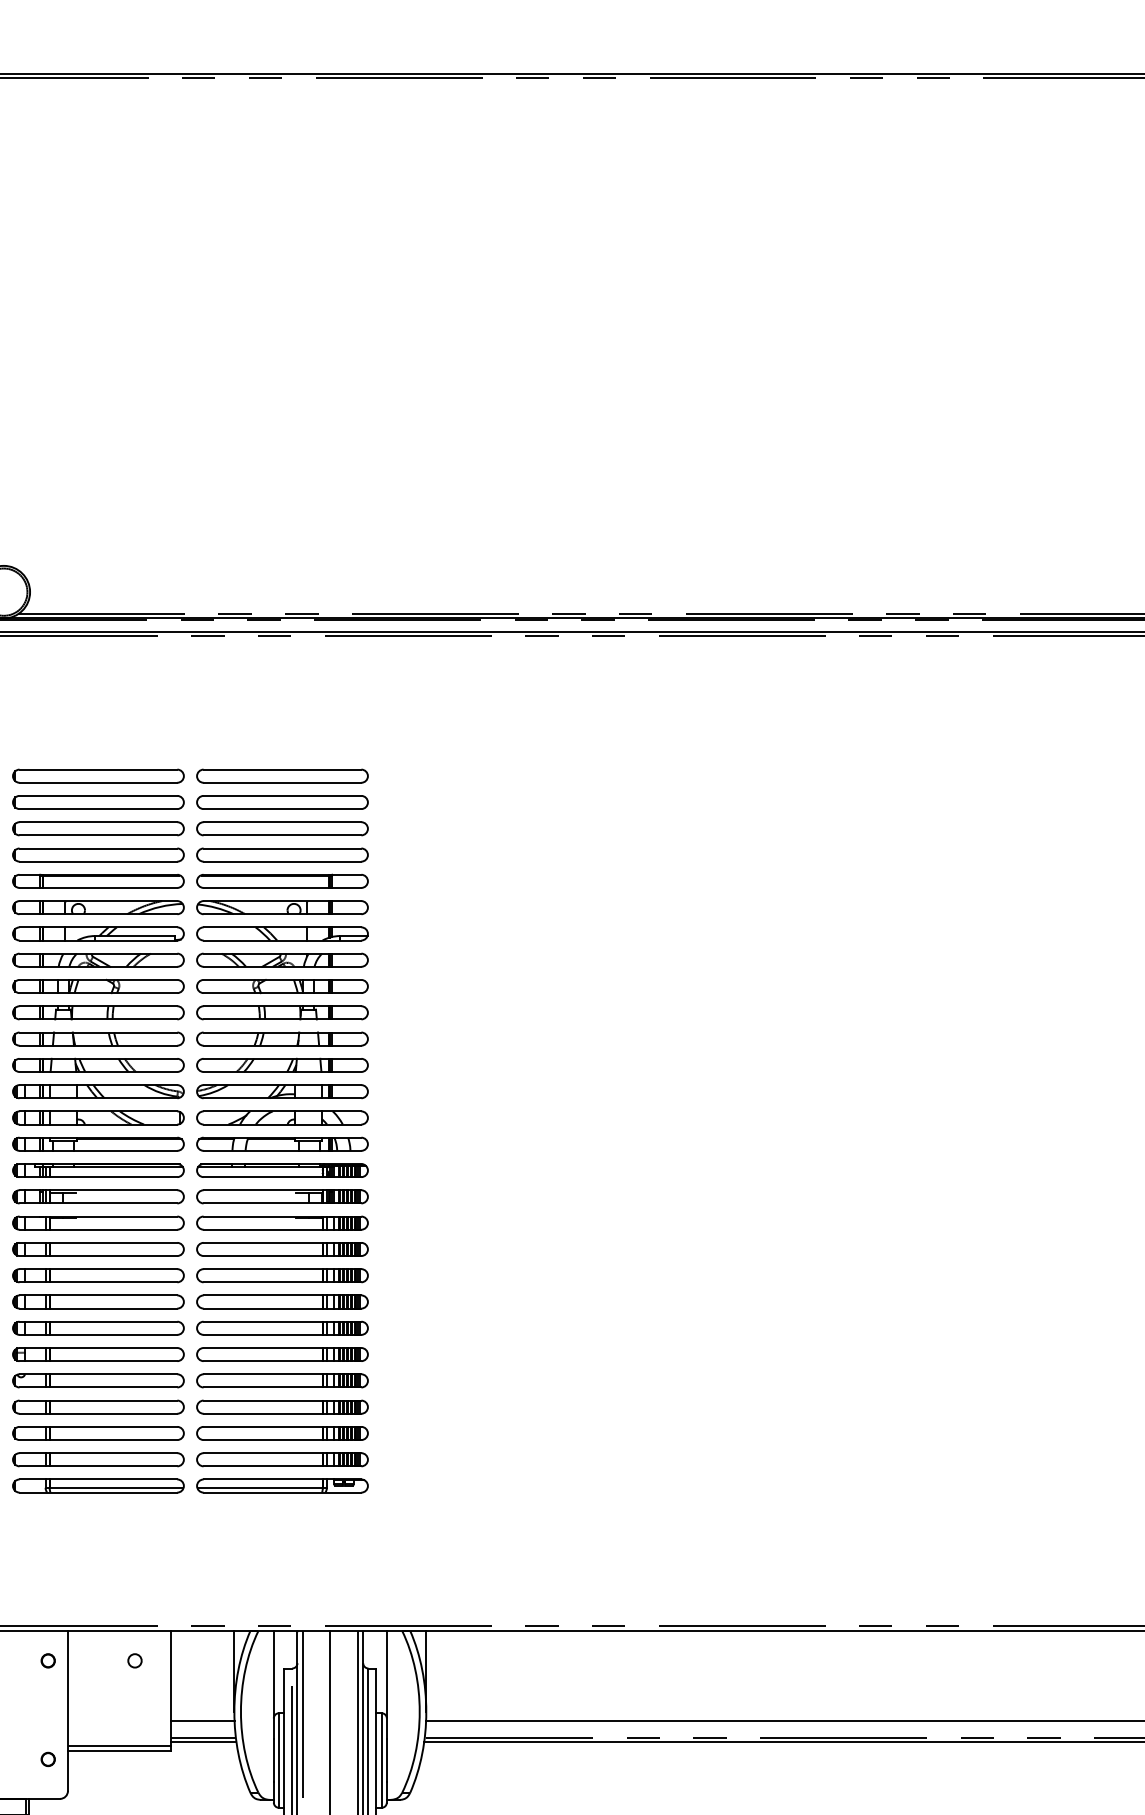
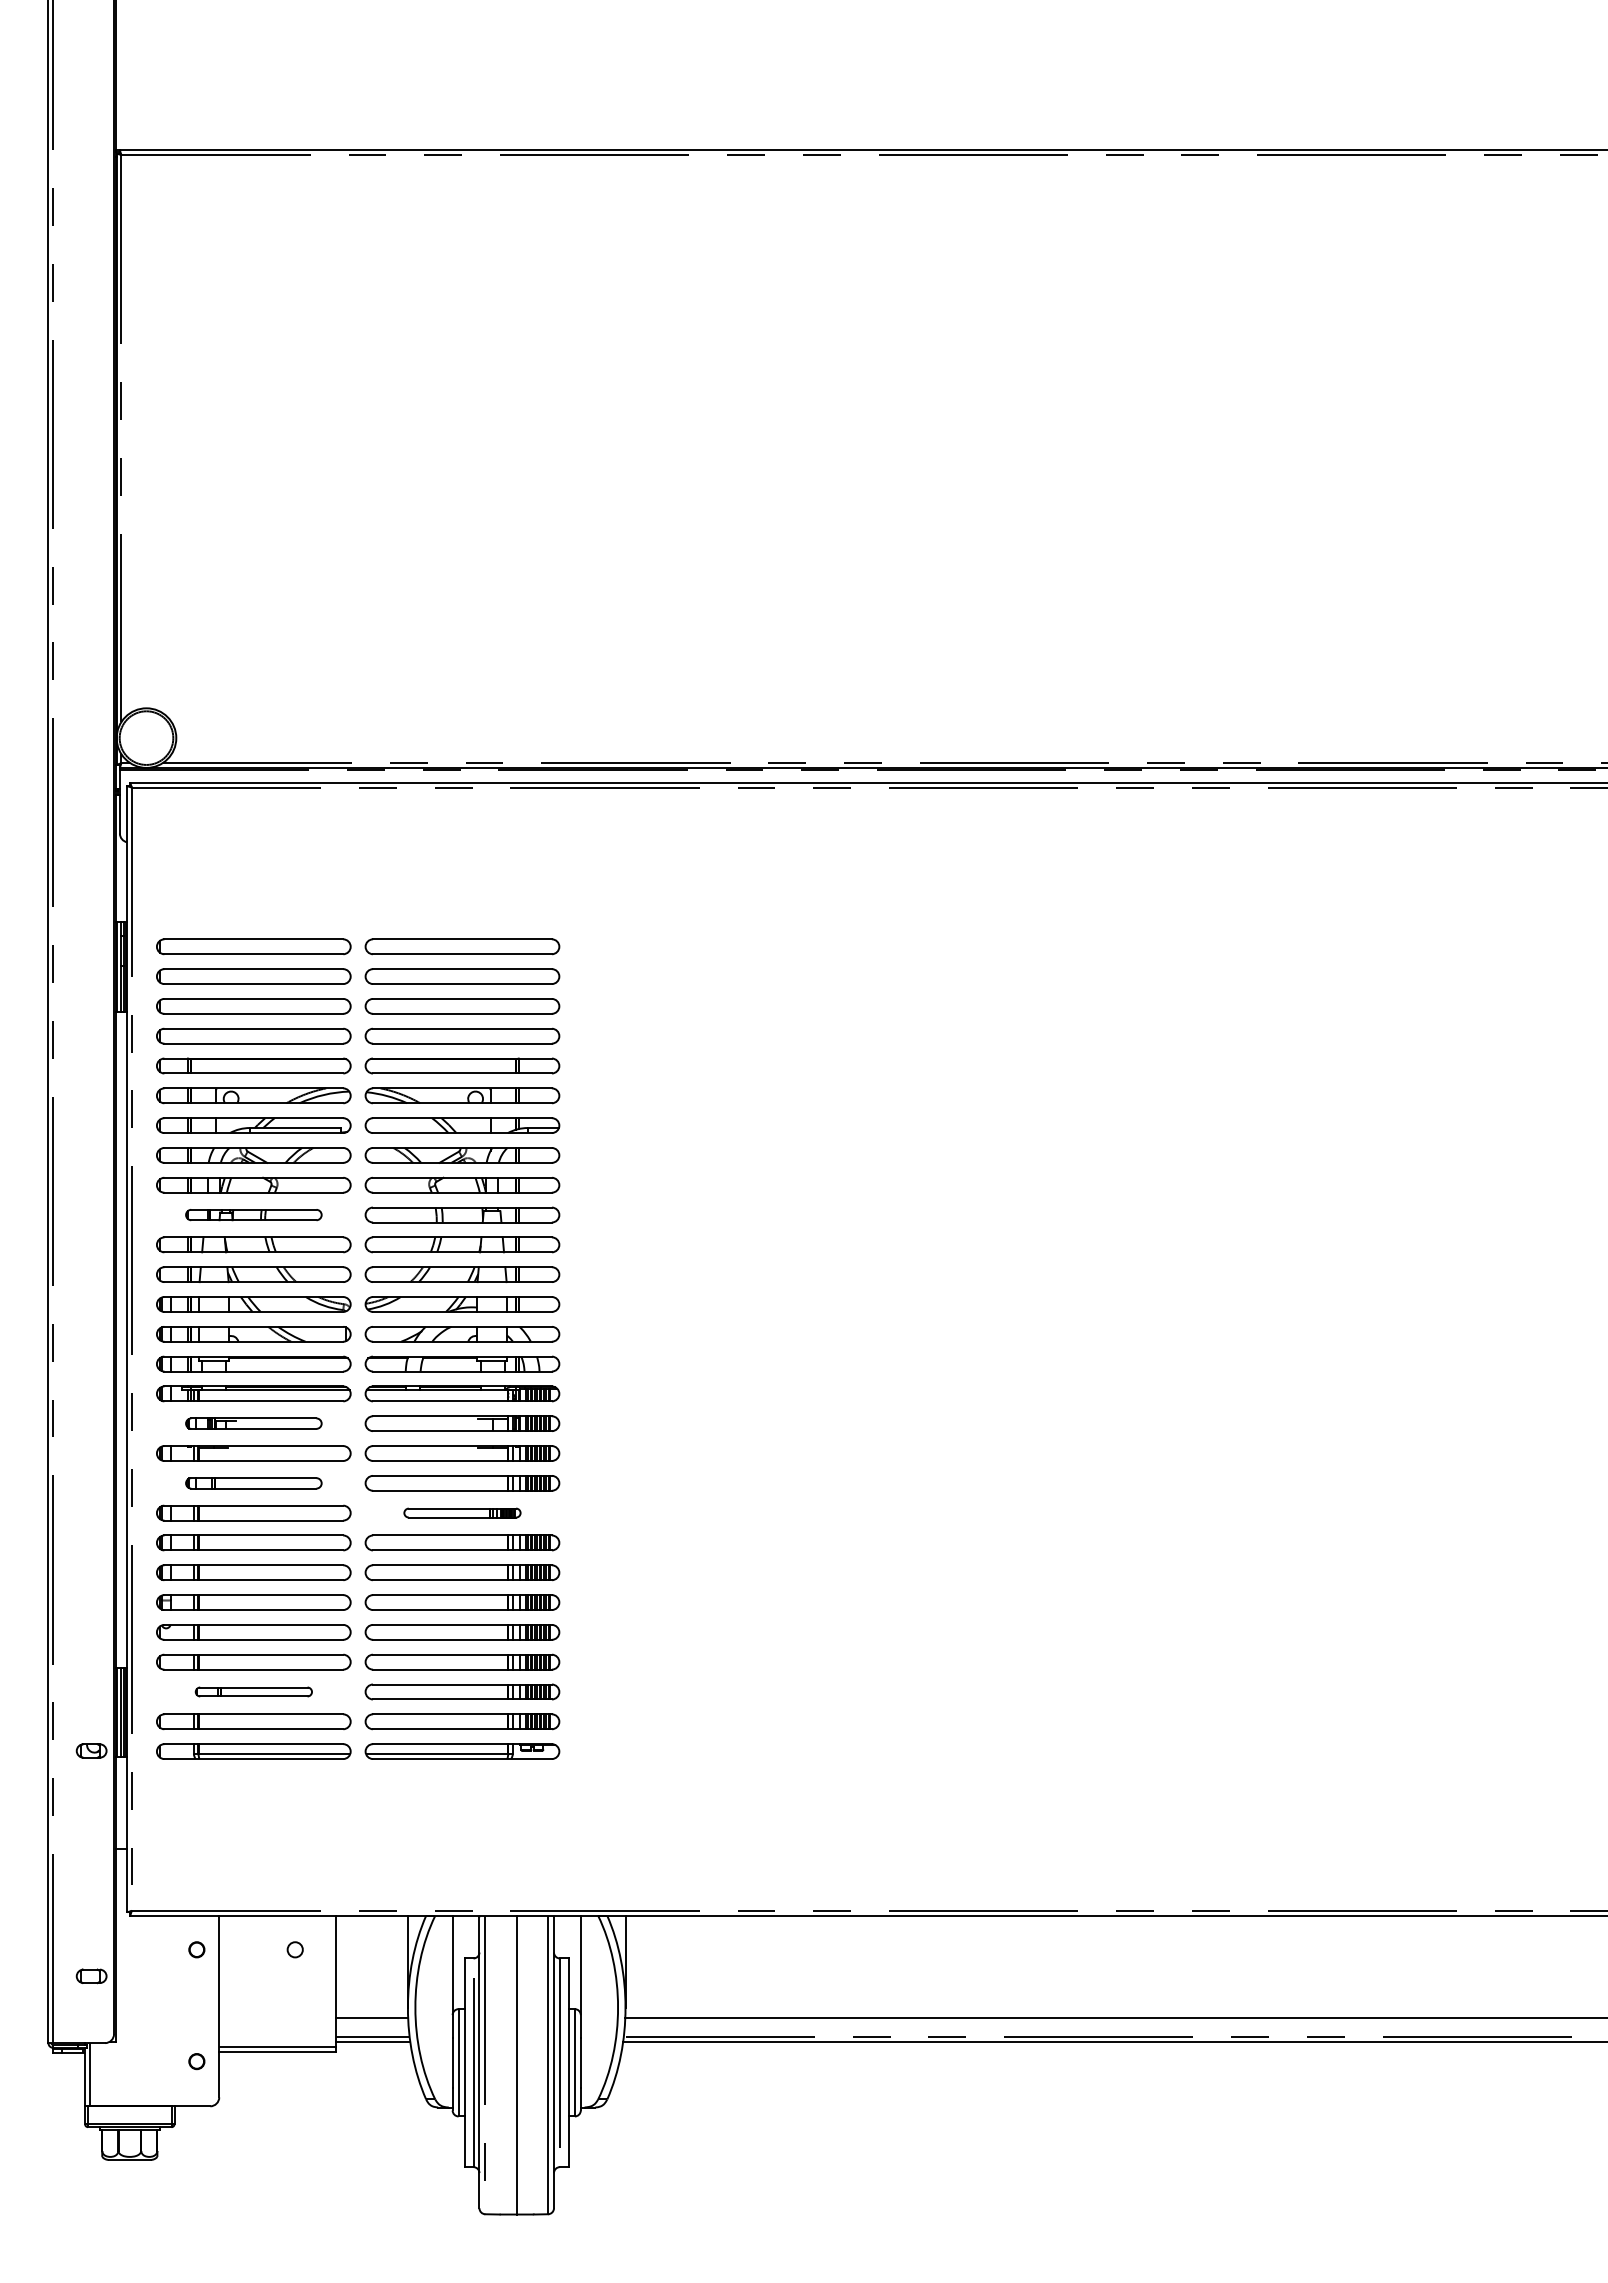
part: (98, 1012) -> (253, 1214), size x0.7
part: (98, 1196) -> (253, 1423), size x0.7
part: (98, 1249) -> (253, 1483), size x0.7
part: (282, 1275) -> (462, 1512), size x0.6
part: (98, 1433) -> (253, 1691), size x0.6

